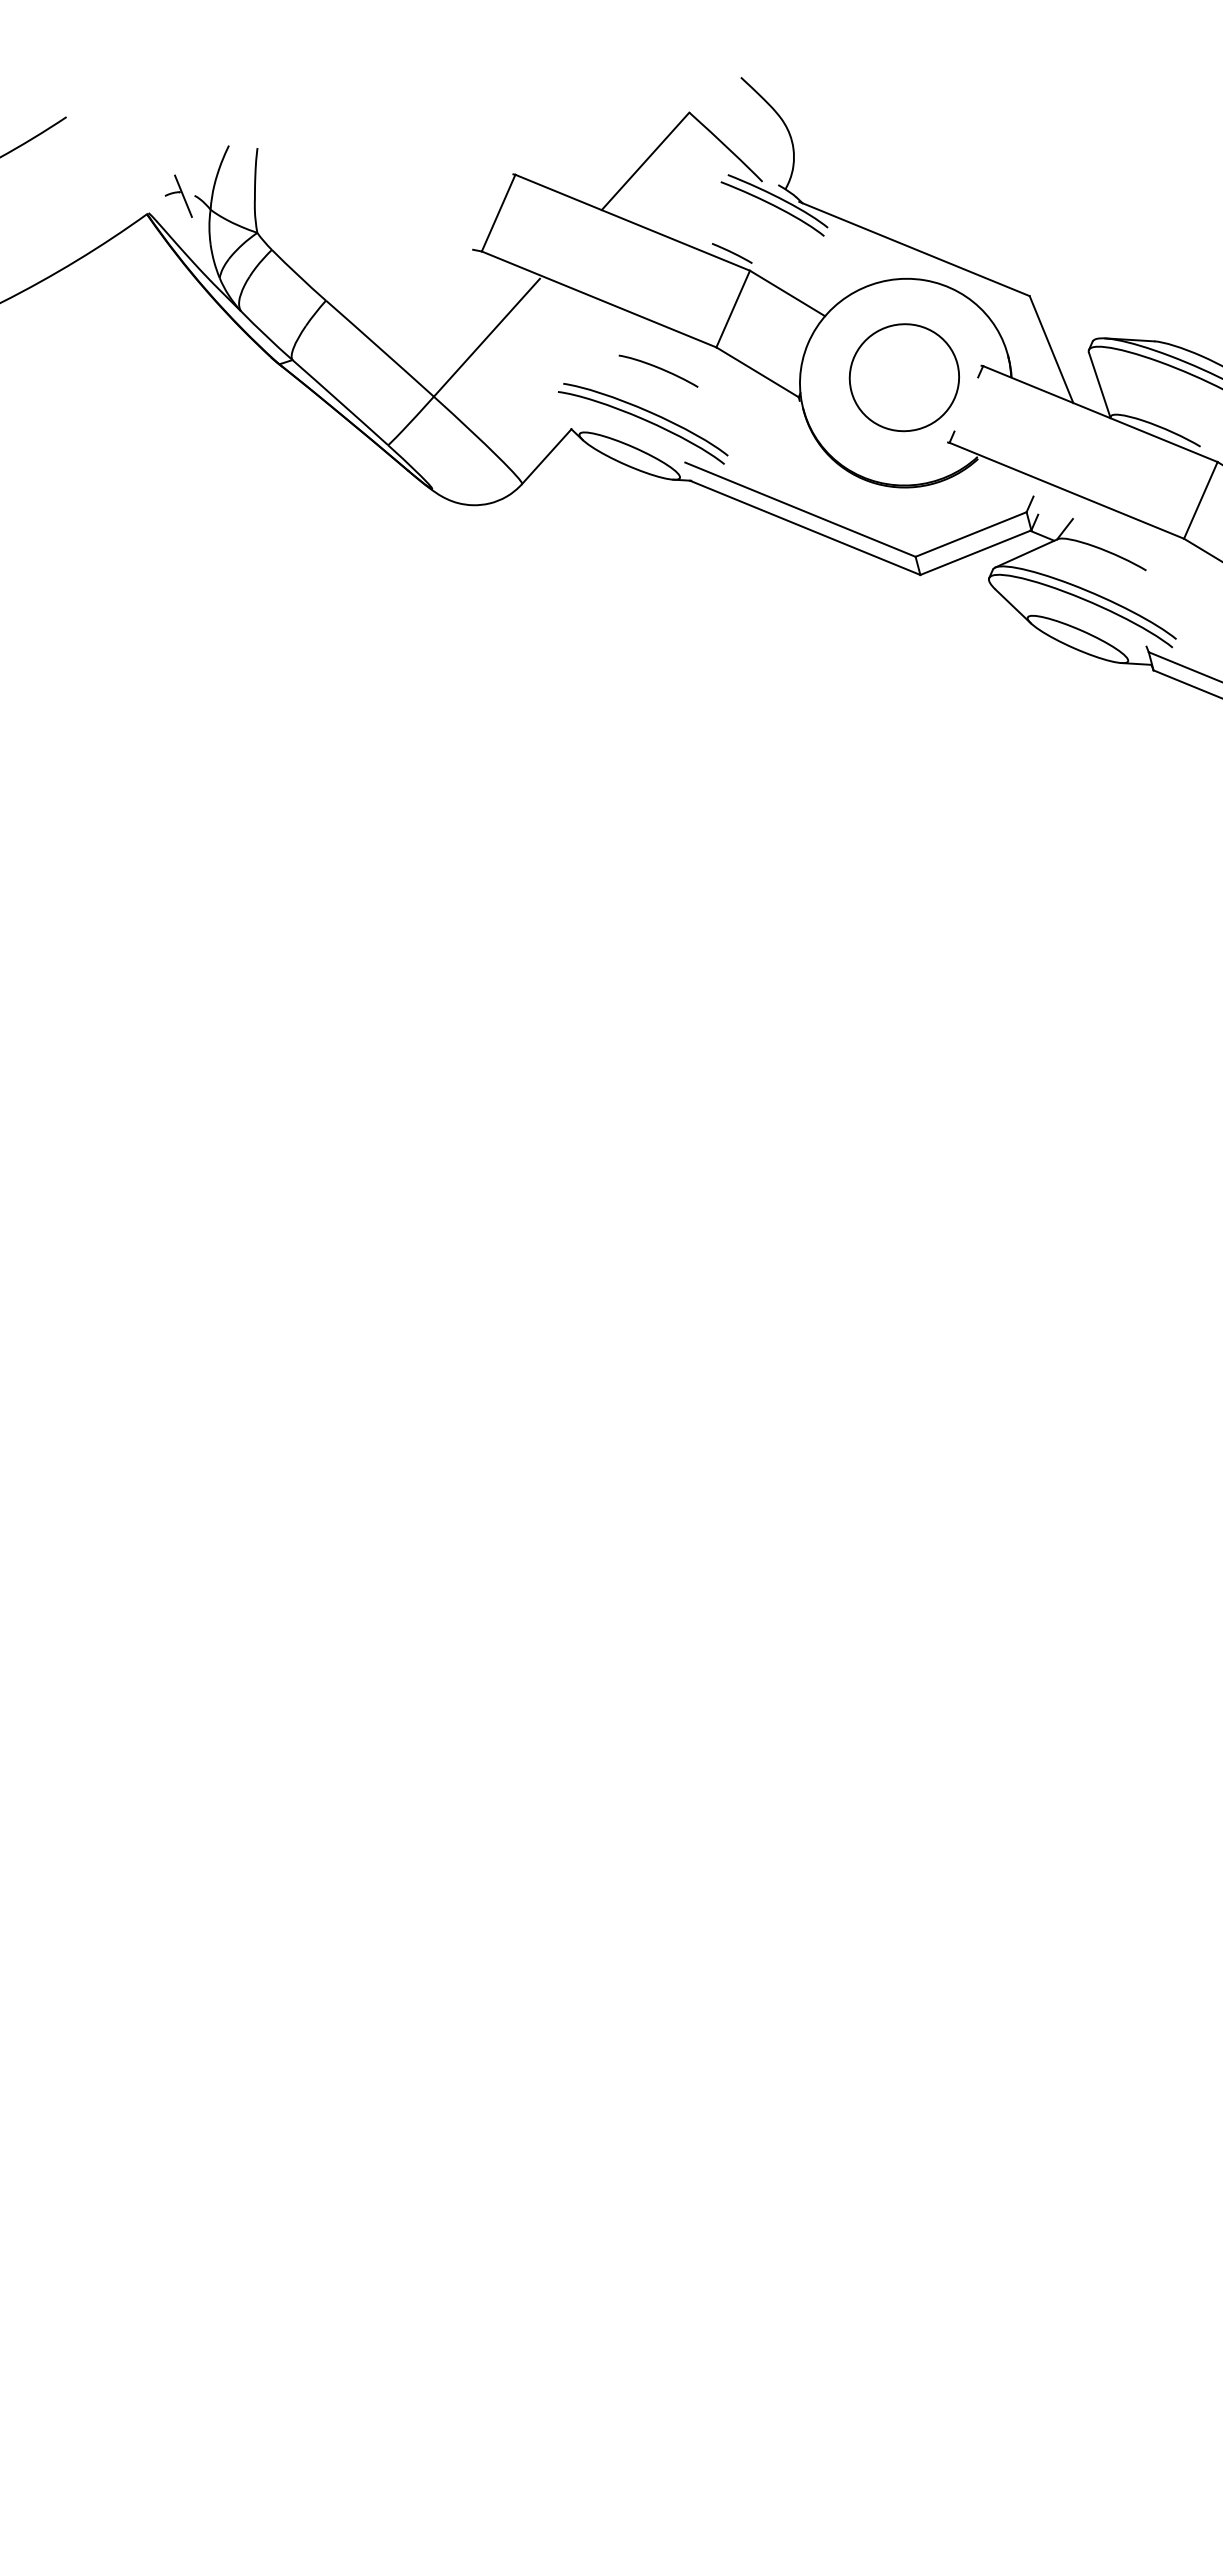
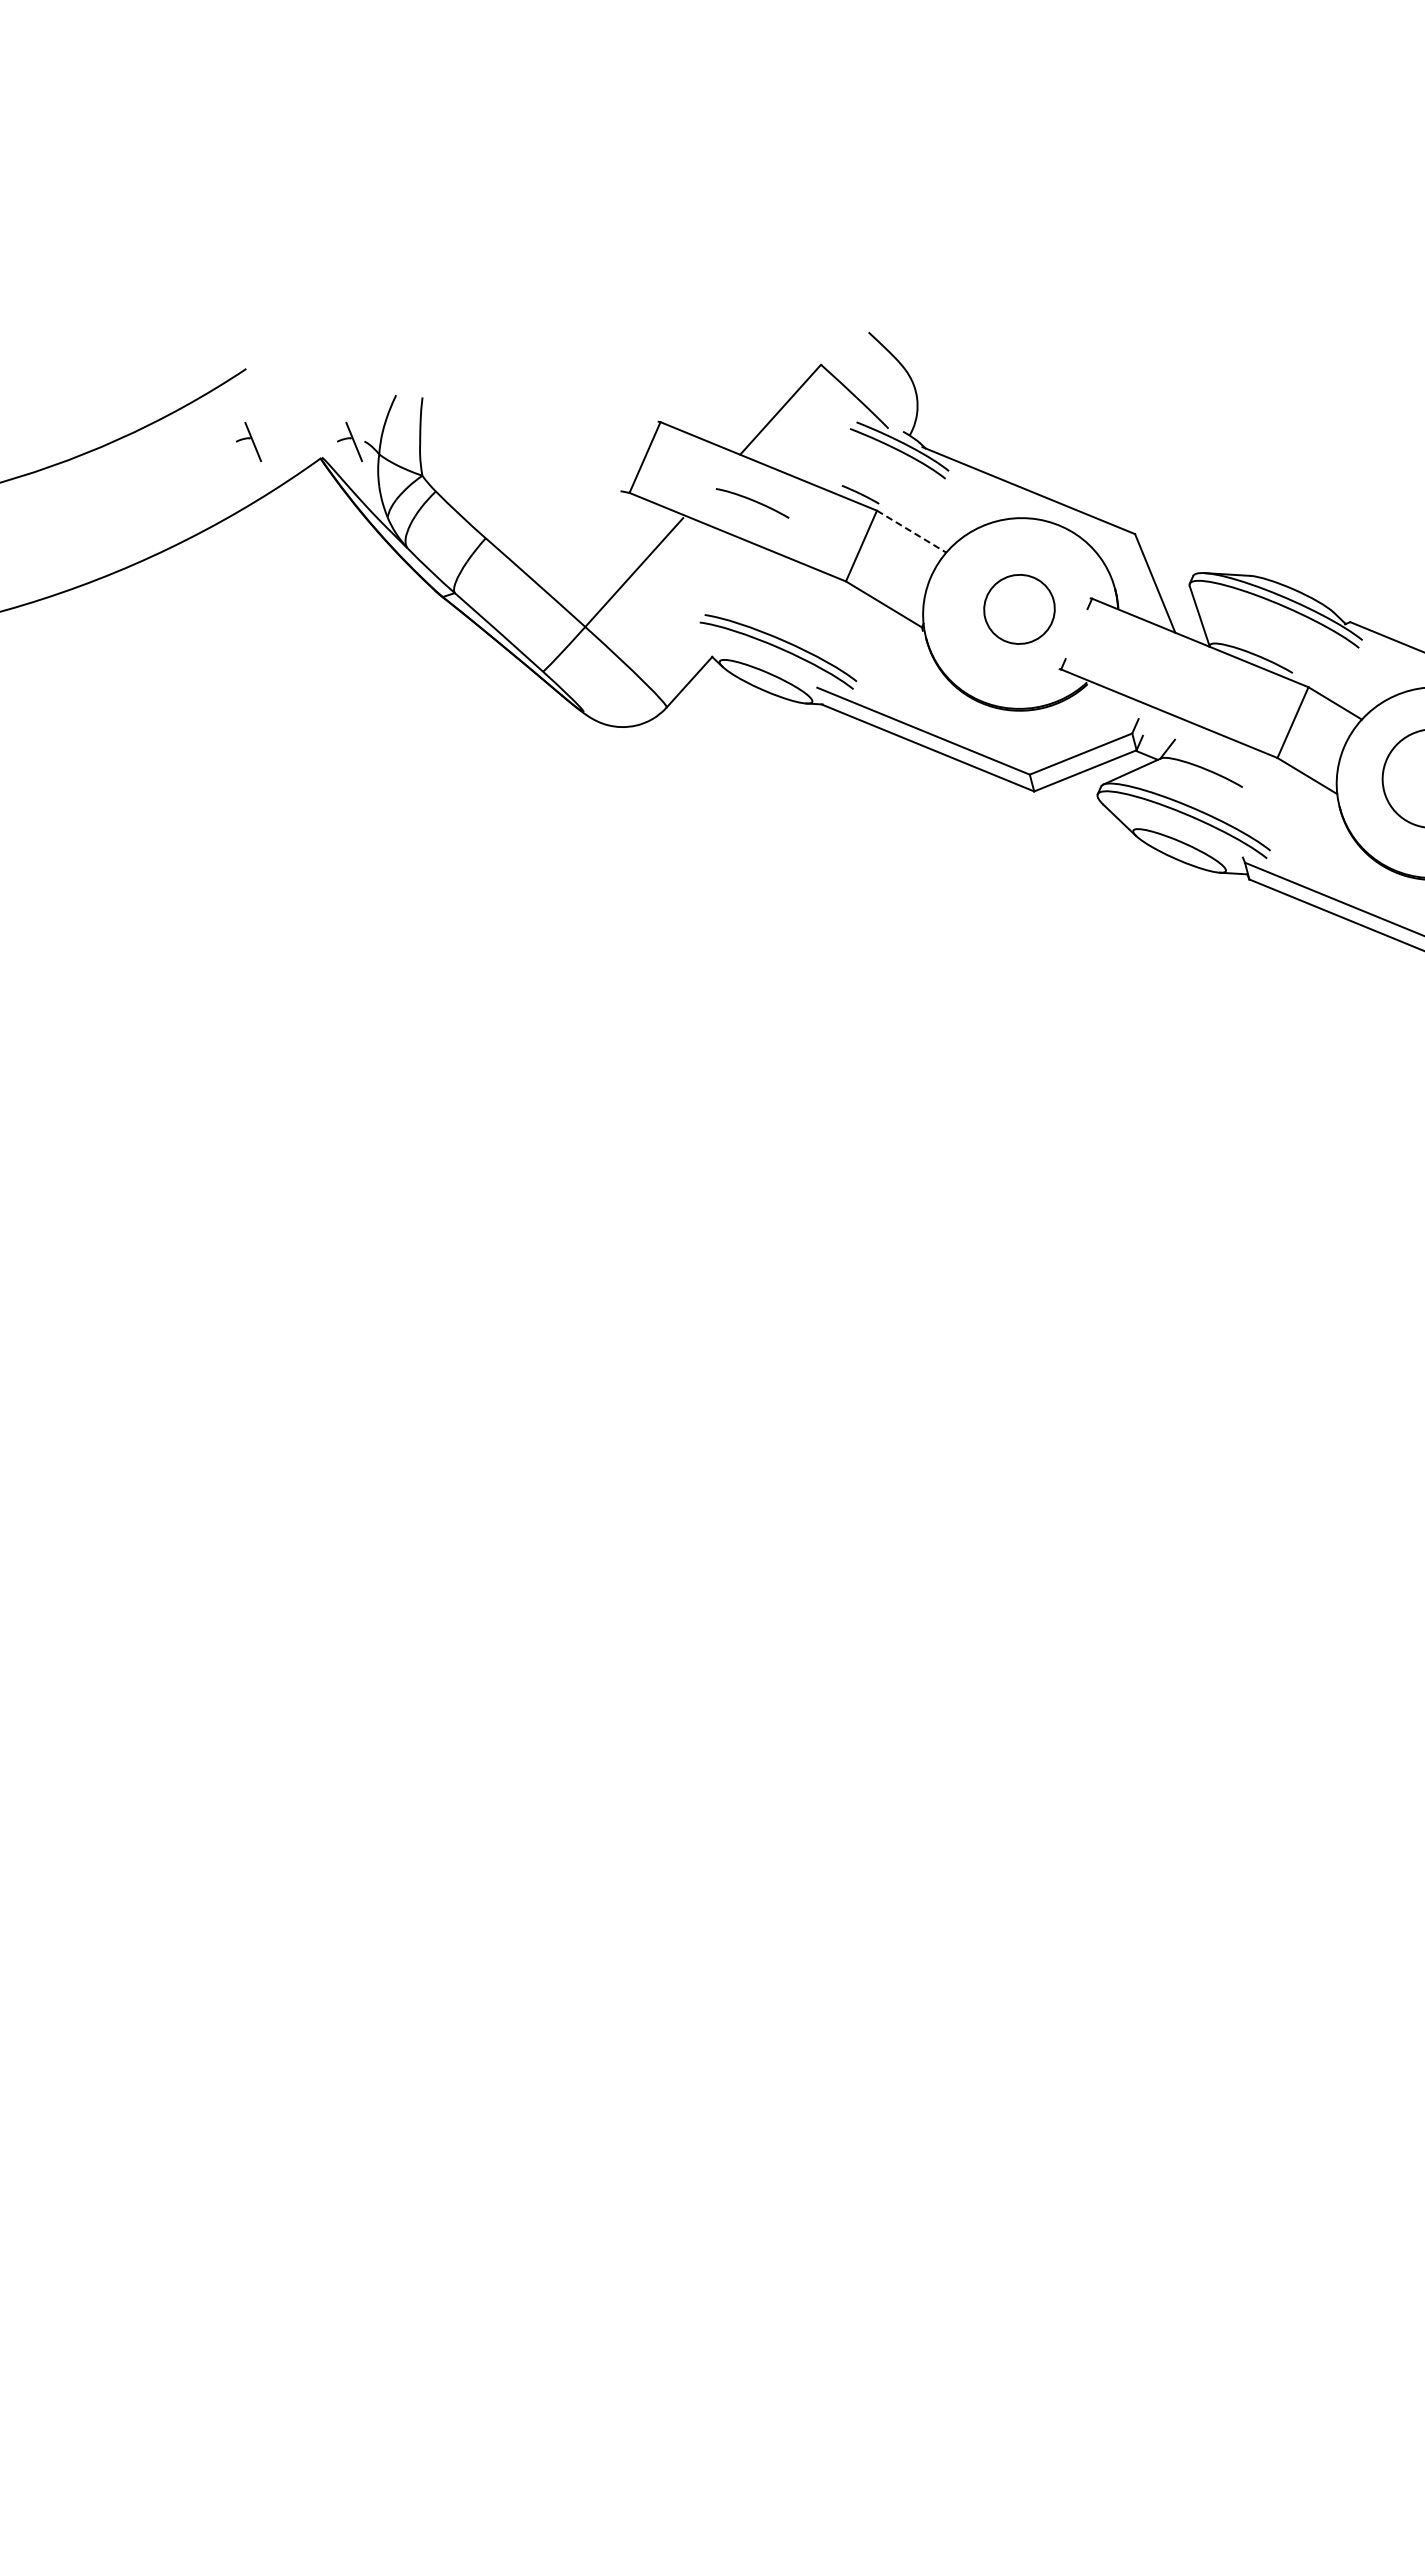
part: (68, 195) -> (248, 441), added
line: (787, 293) -> (911, 531), solid -> dashed
curve: (658, 369) -> (752, 501), moved
part: (904, 377) -> (1019, 609), size x0.7

